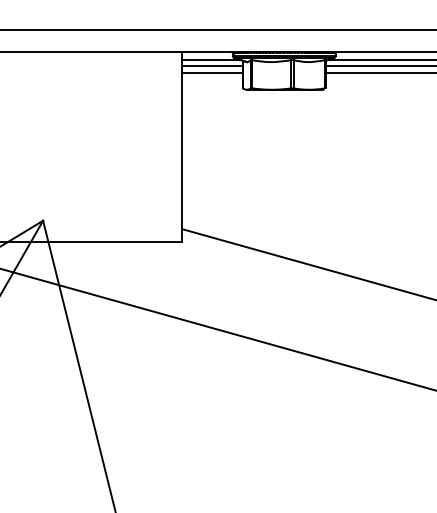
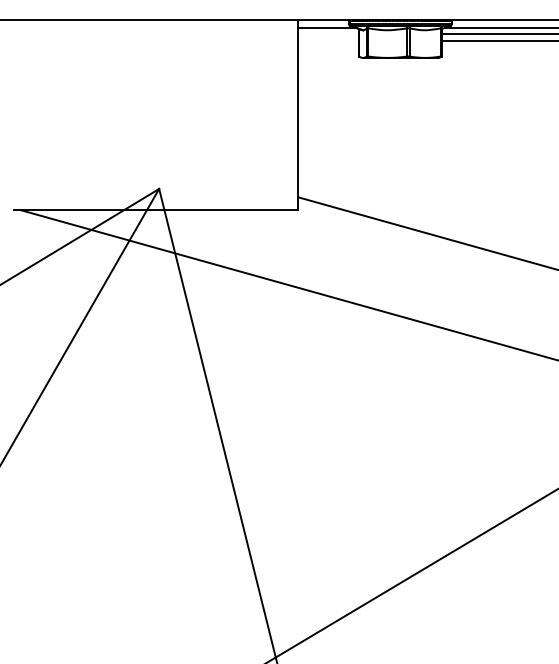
line: (212, 66) -> (328, 34), removed
line: (212, 73) -> (328, 41), removed

